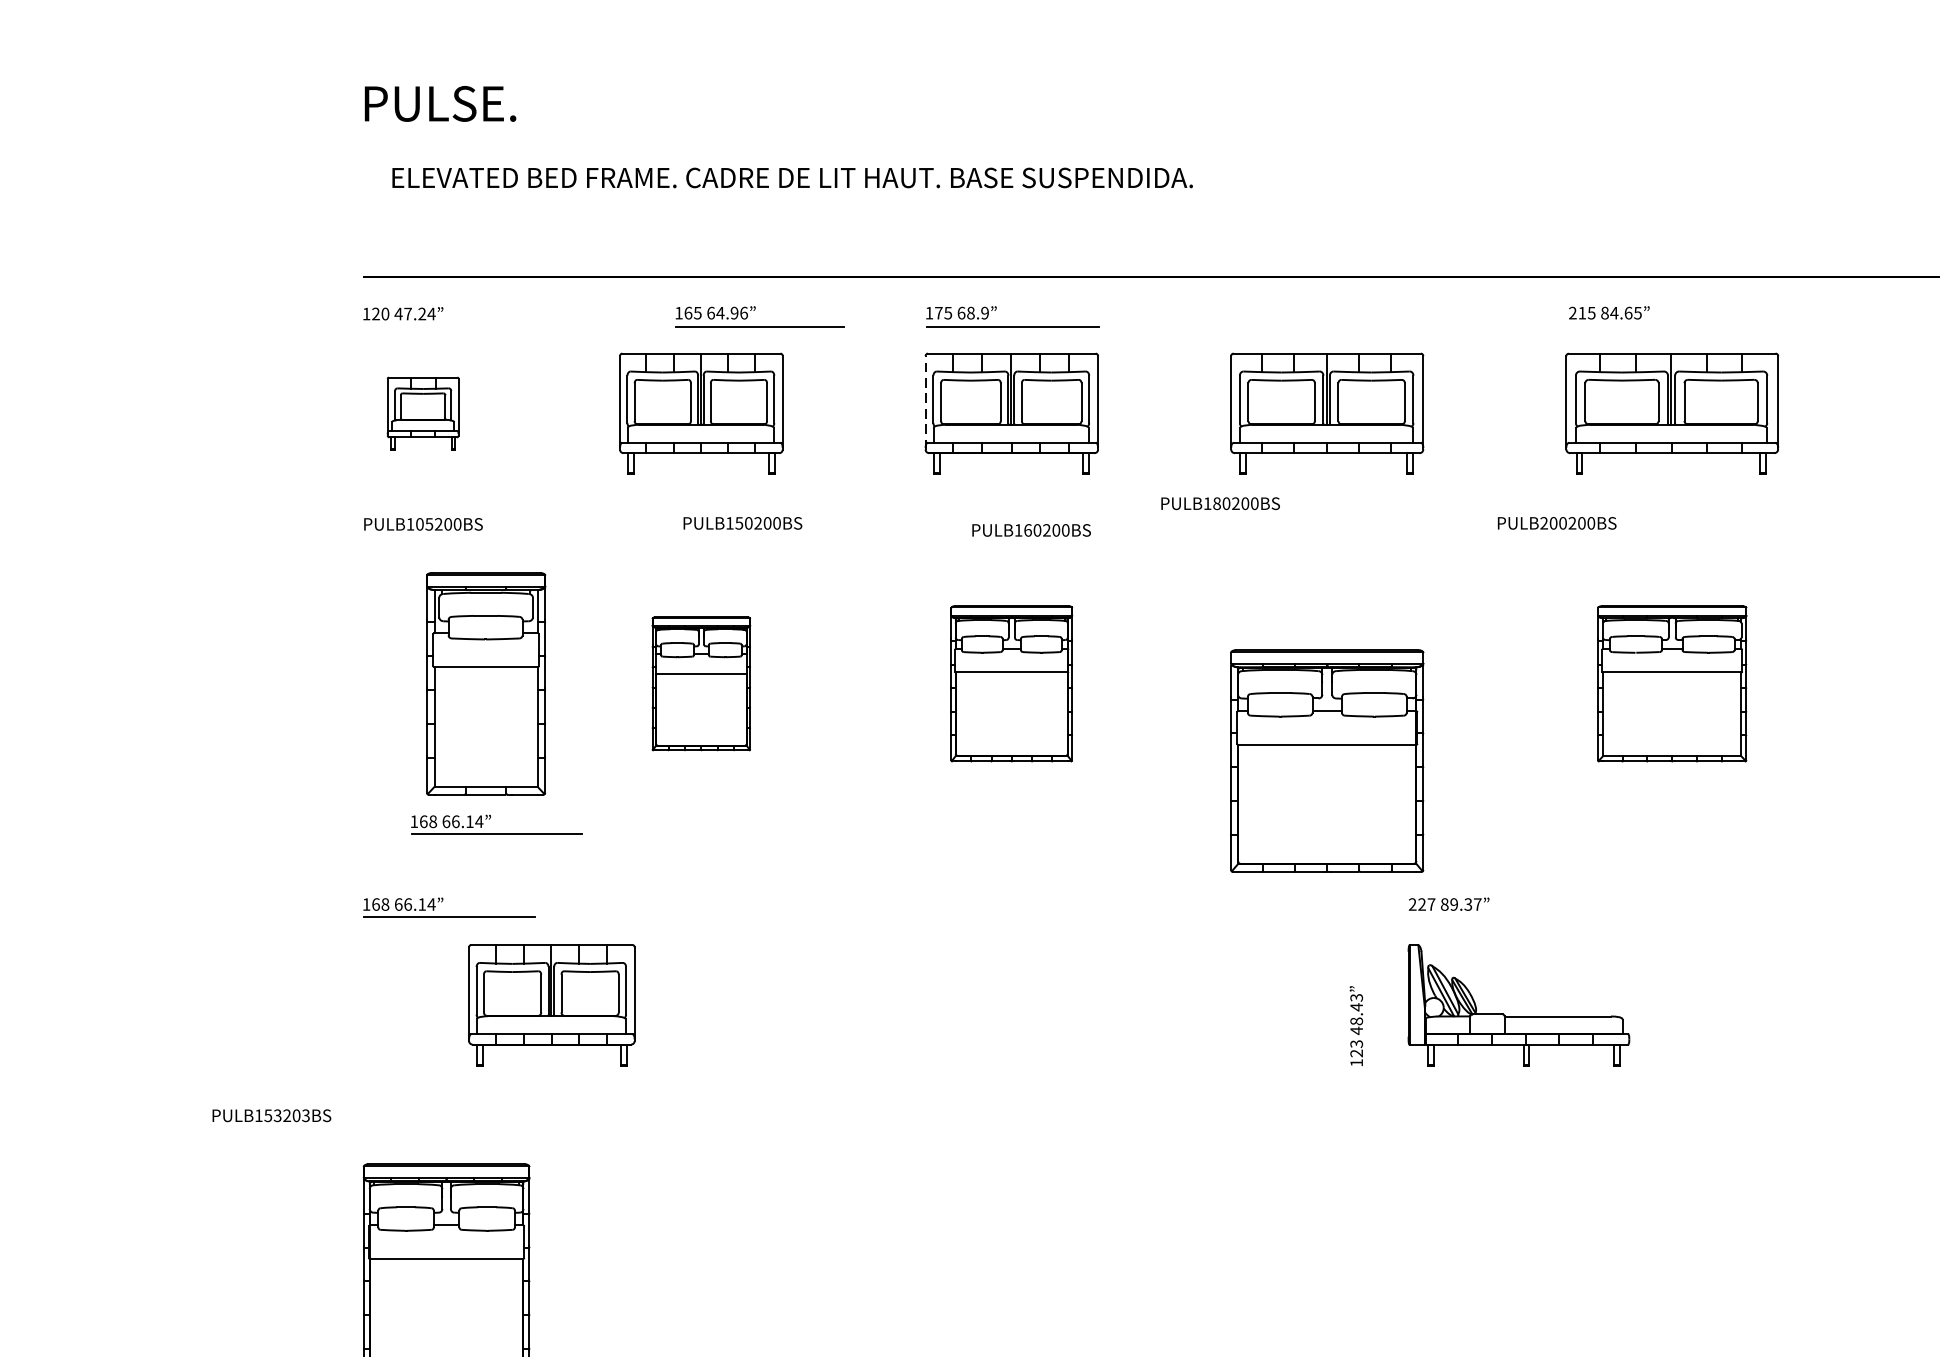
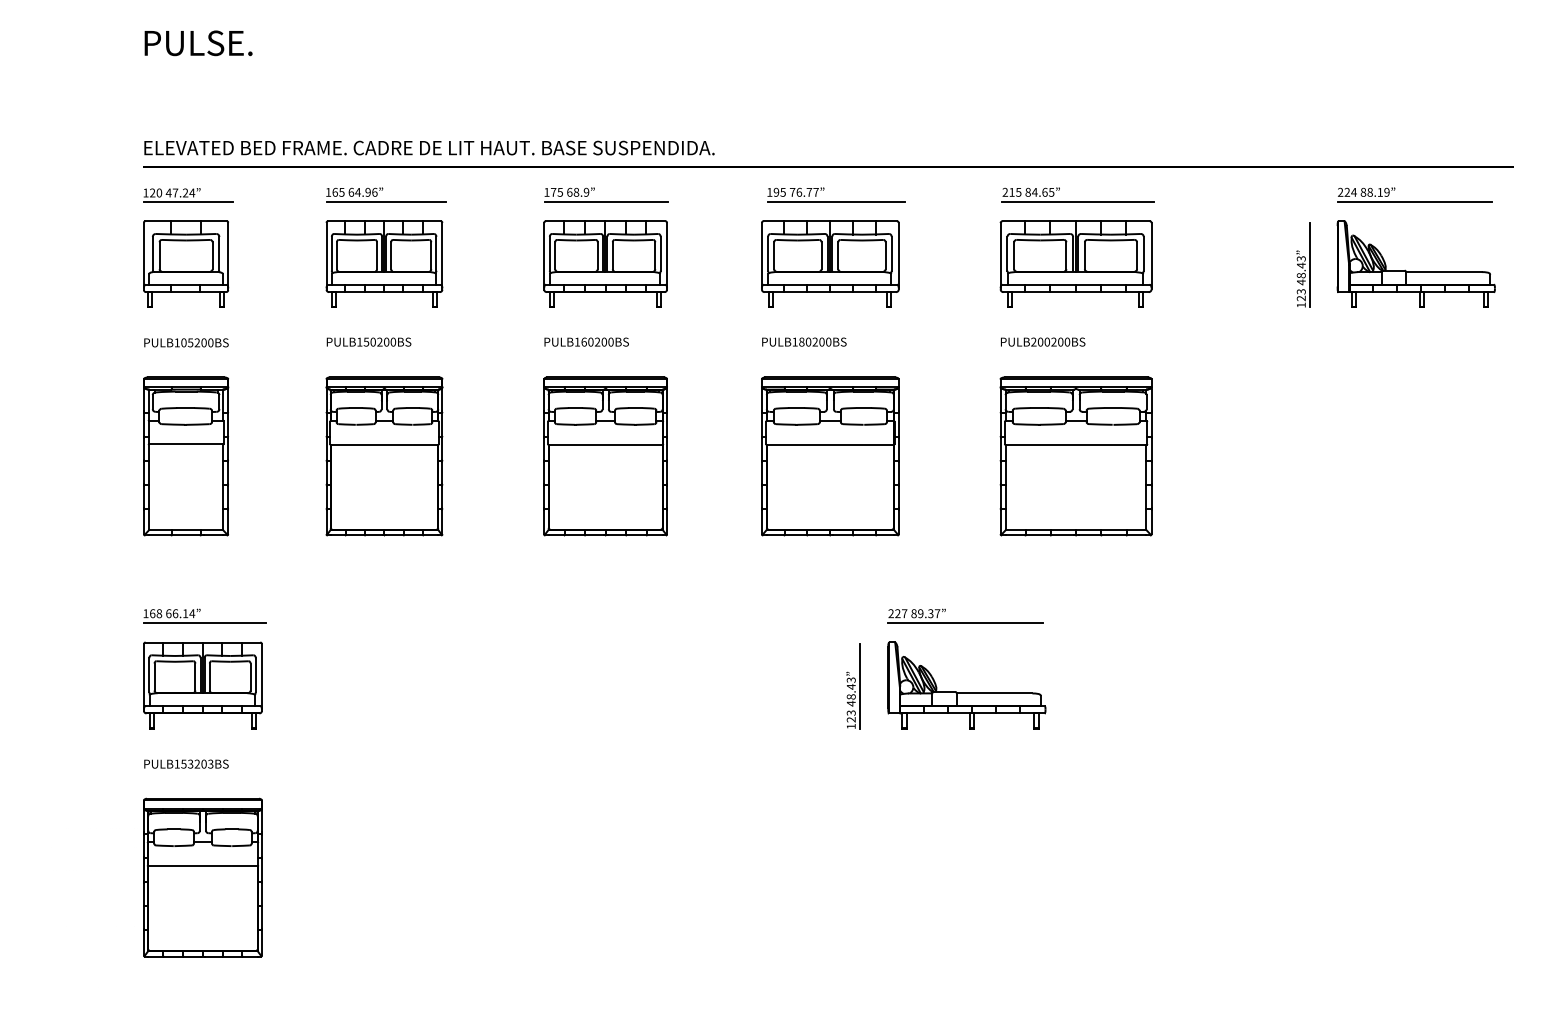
text: (792, 177) -> (429, 147), moved
part: (760, 316) -> (386, 194), moved
line: (424, 325) -> (187, 201), added
part: (1335, 325) -> (836, 201), added
line: (1675, 325) -> (1078, 201), added
line: (926, 401) -> (544, 255), dashed -> solid
part: (423, 412) -> (186, 263), size x1.67
text: (1220, 502) -> (804, 341), moved
text: (742, 522) -> (368, 341), moved
text: (1557, 522) -> (1043, 341), moved
text: (1031, 529) -> (586, 341), moved
part: (486, 683) -> (186, 456), moved
part: (701, 683) -> (384, 456), size x1.67
part: (1011, 683) -> (605, 456), size x1.43
part: (1671, 683) -> (1075, 456), size x1.43
part: (1327, 761) -> (830, 456), moved
part: (496, 824) -> (238, 556), removed
line: (1516, 918) -> (965, 623), added
part: (551, 1005) -> (202, 685), moved
line: (1369, 1006) -> (860, 686), added
text: (271, 1114) -> (186, 763), moved

